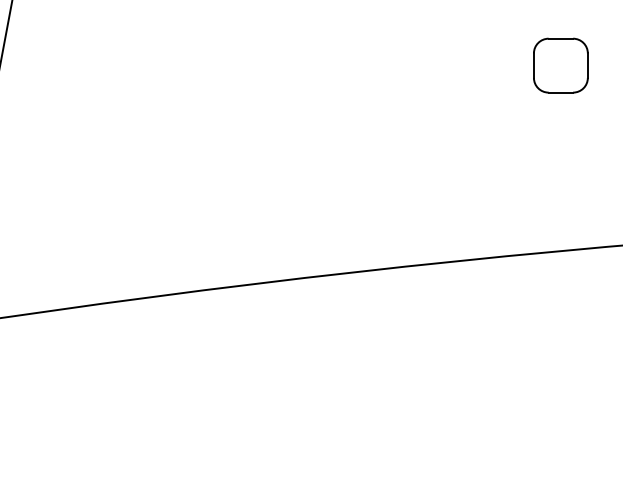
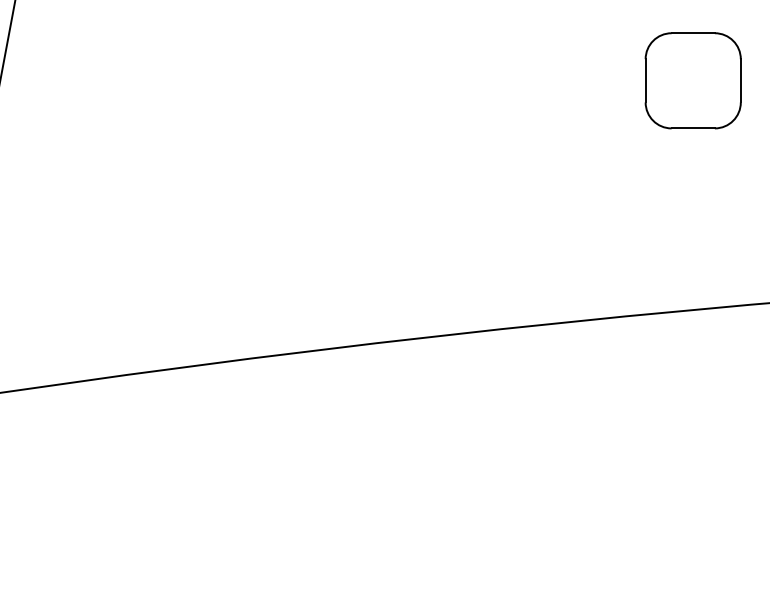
part: (560, 65) -> (692, 80), size x1.43

